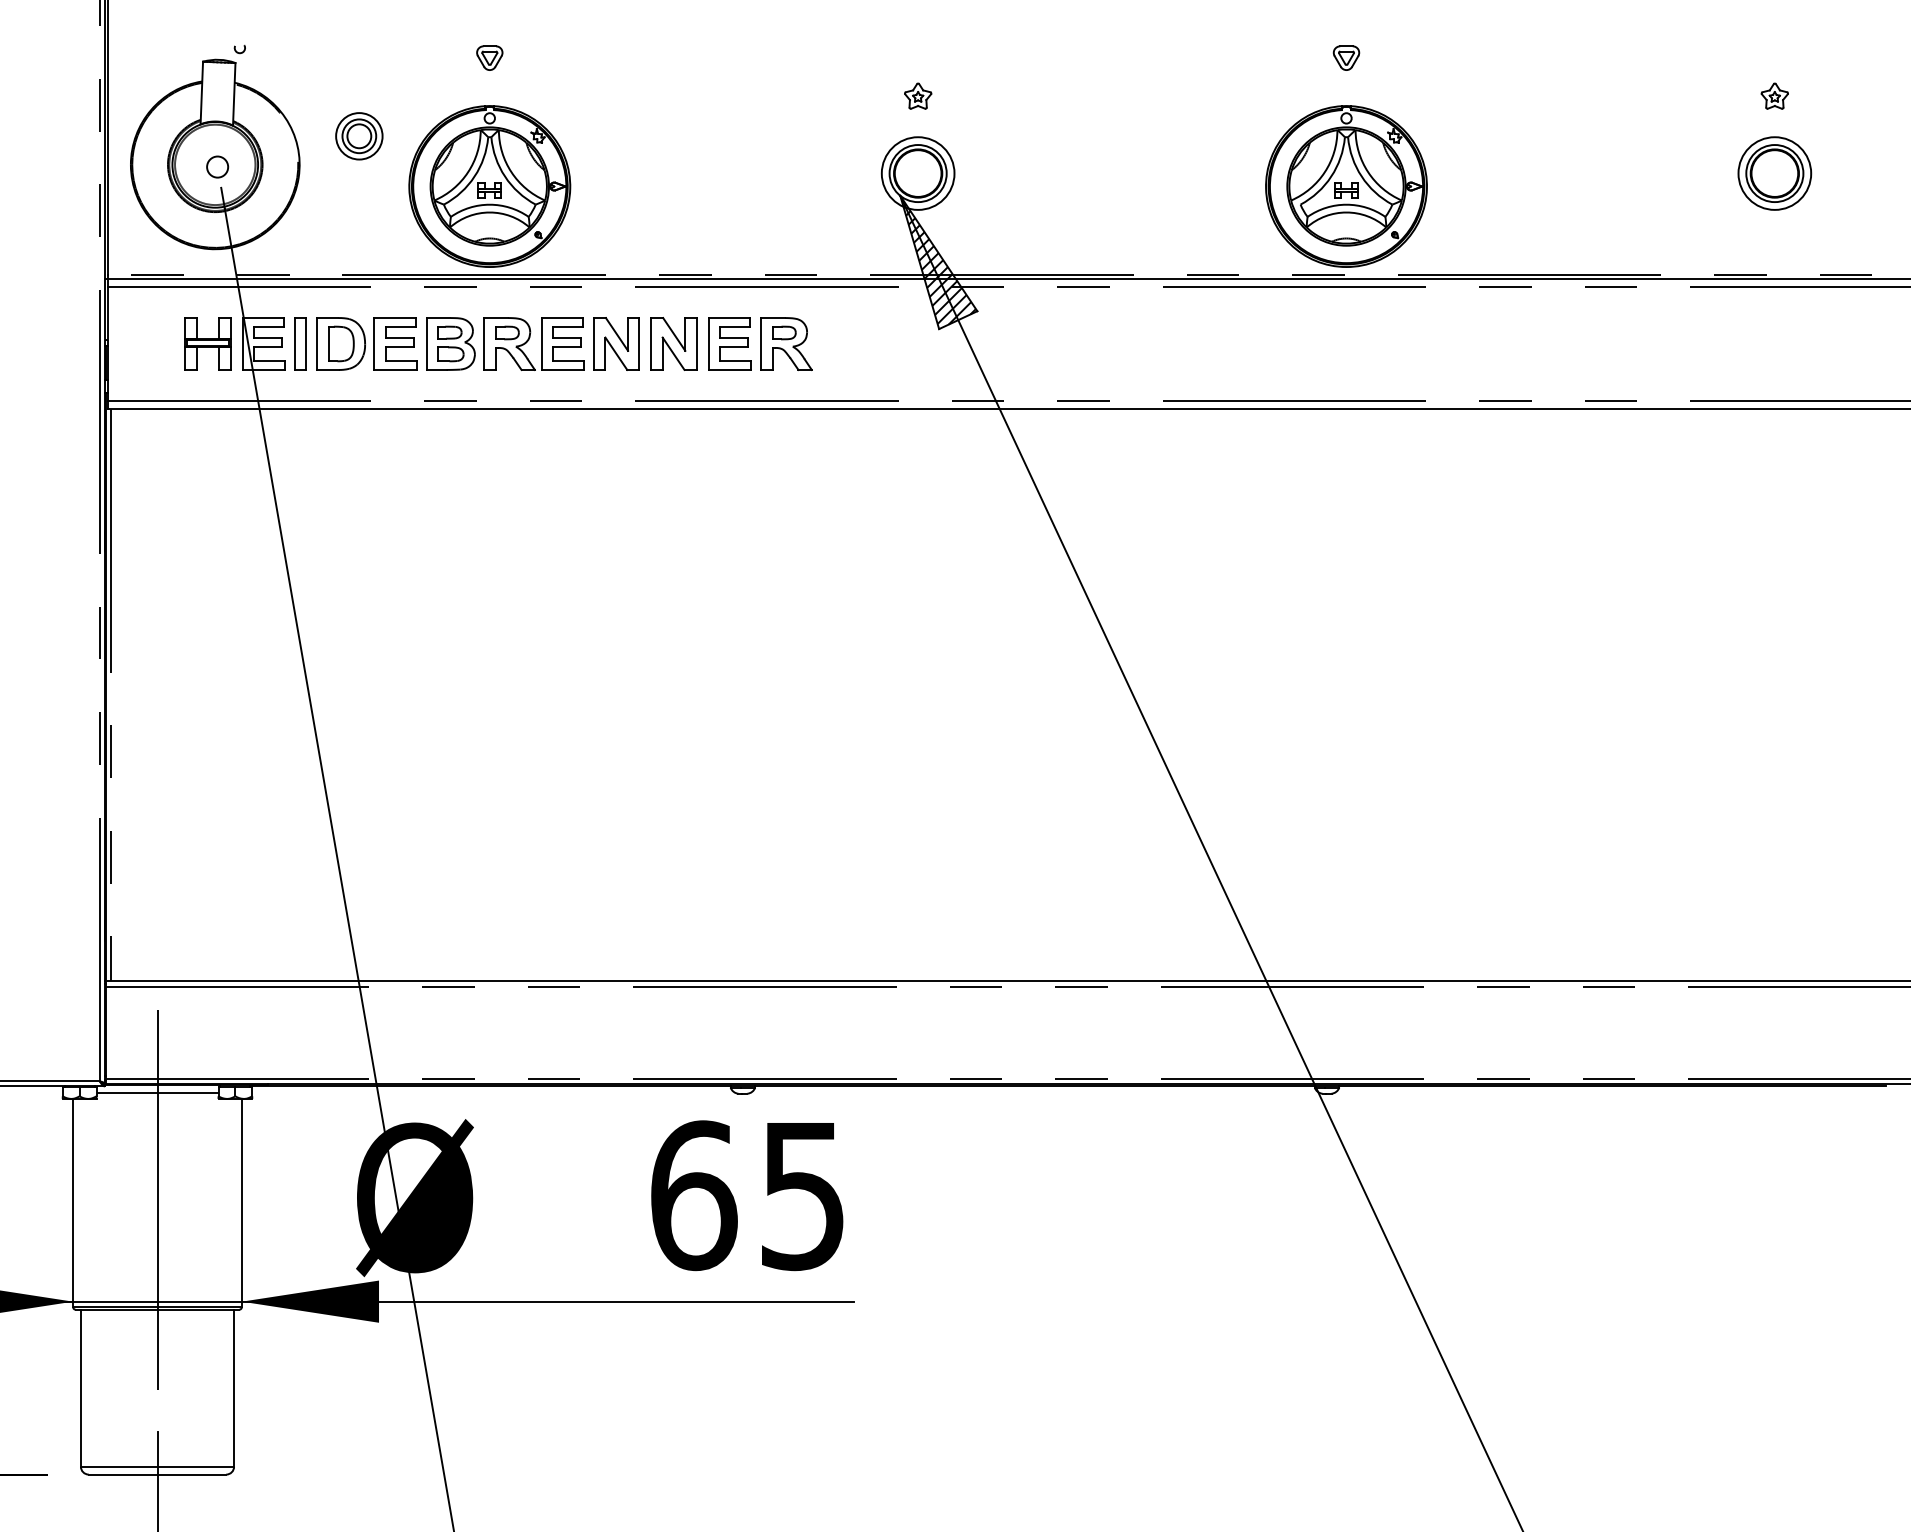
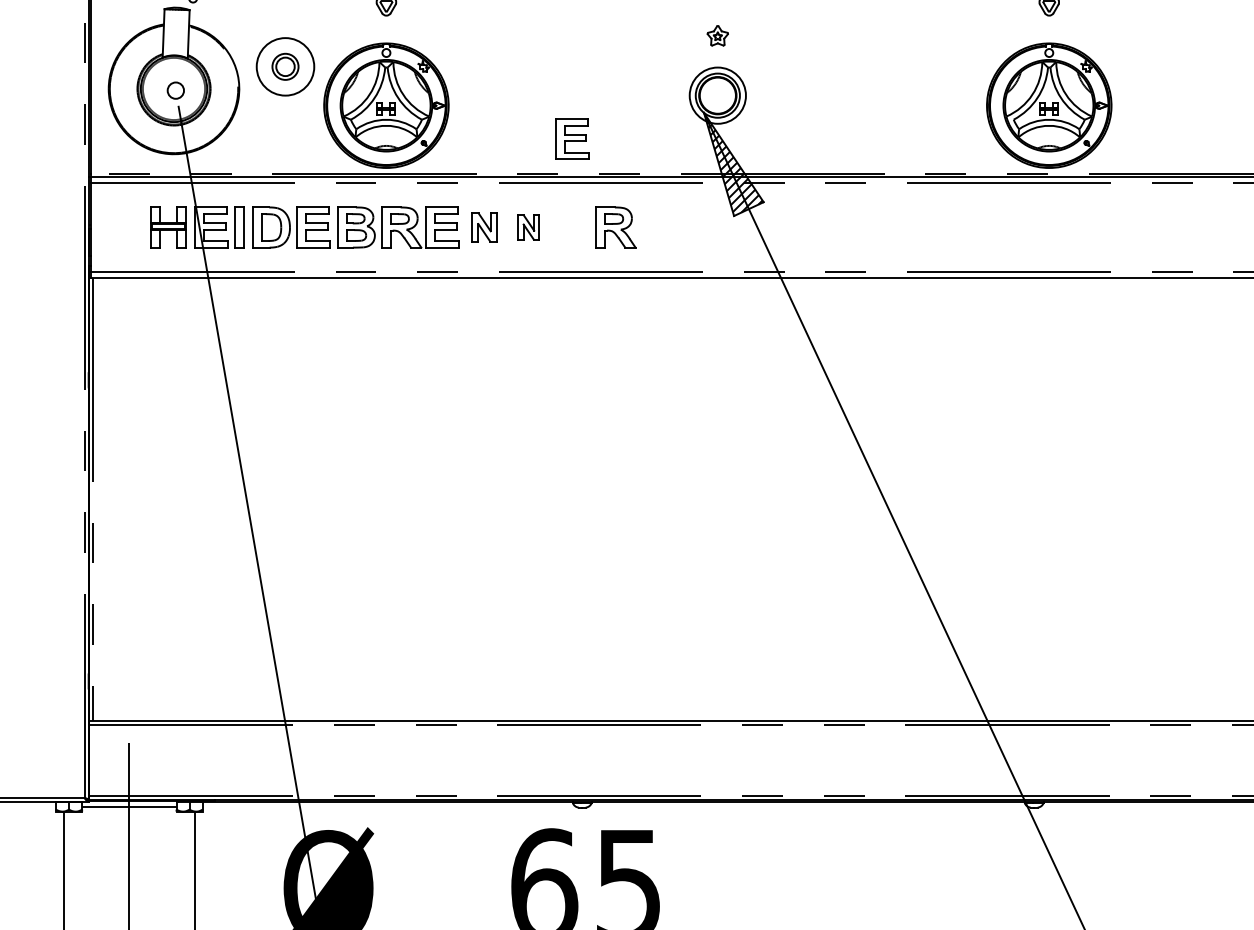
circle: (359, 136) -> (285, 67), size x1.6
part: (616, 343) -> (484, 227), size x0.7
part: (673, 343) -> (528, 227), size x0.6
part: (729, 343) -> (571, 138), moved

